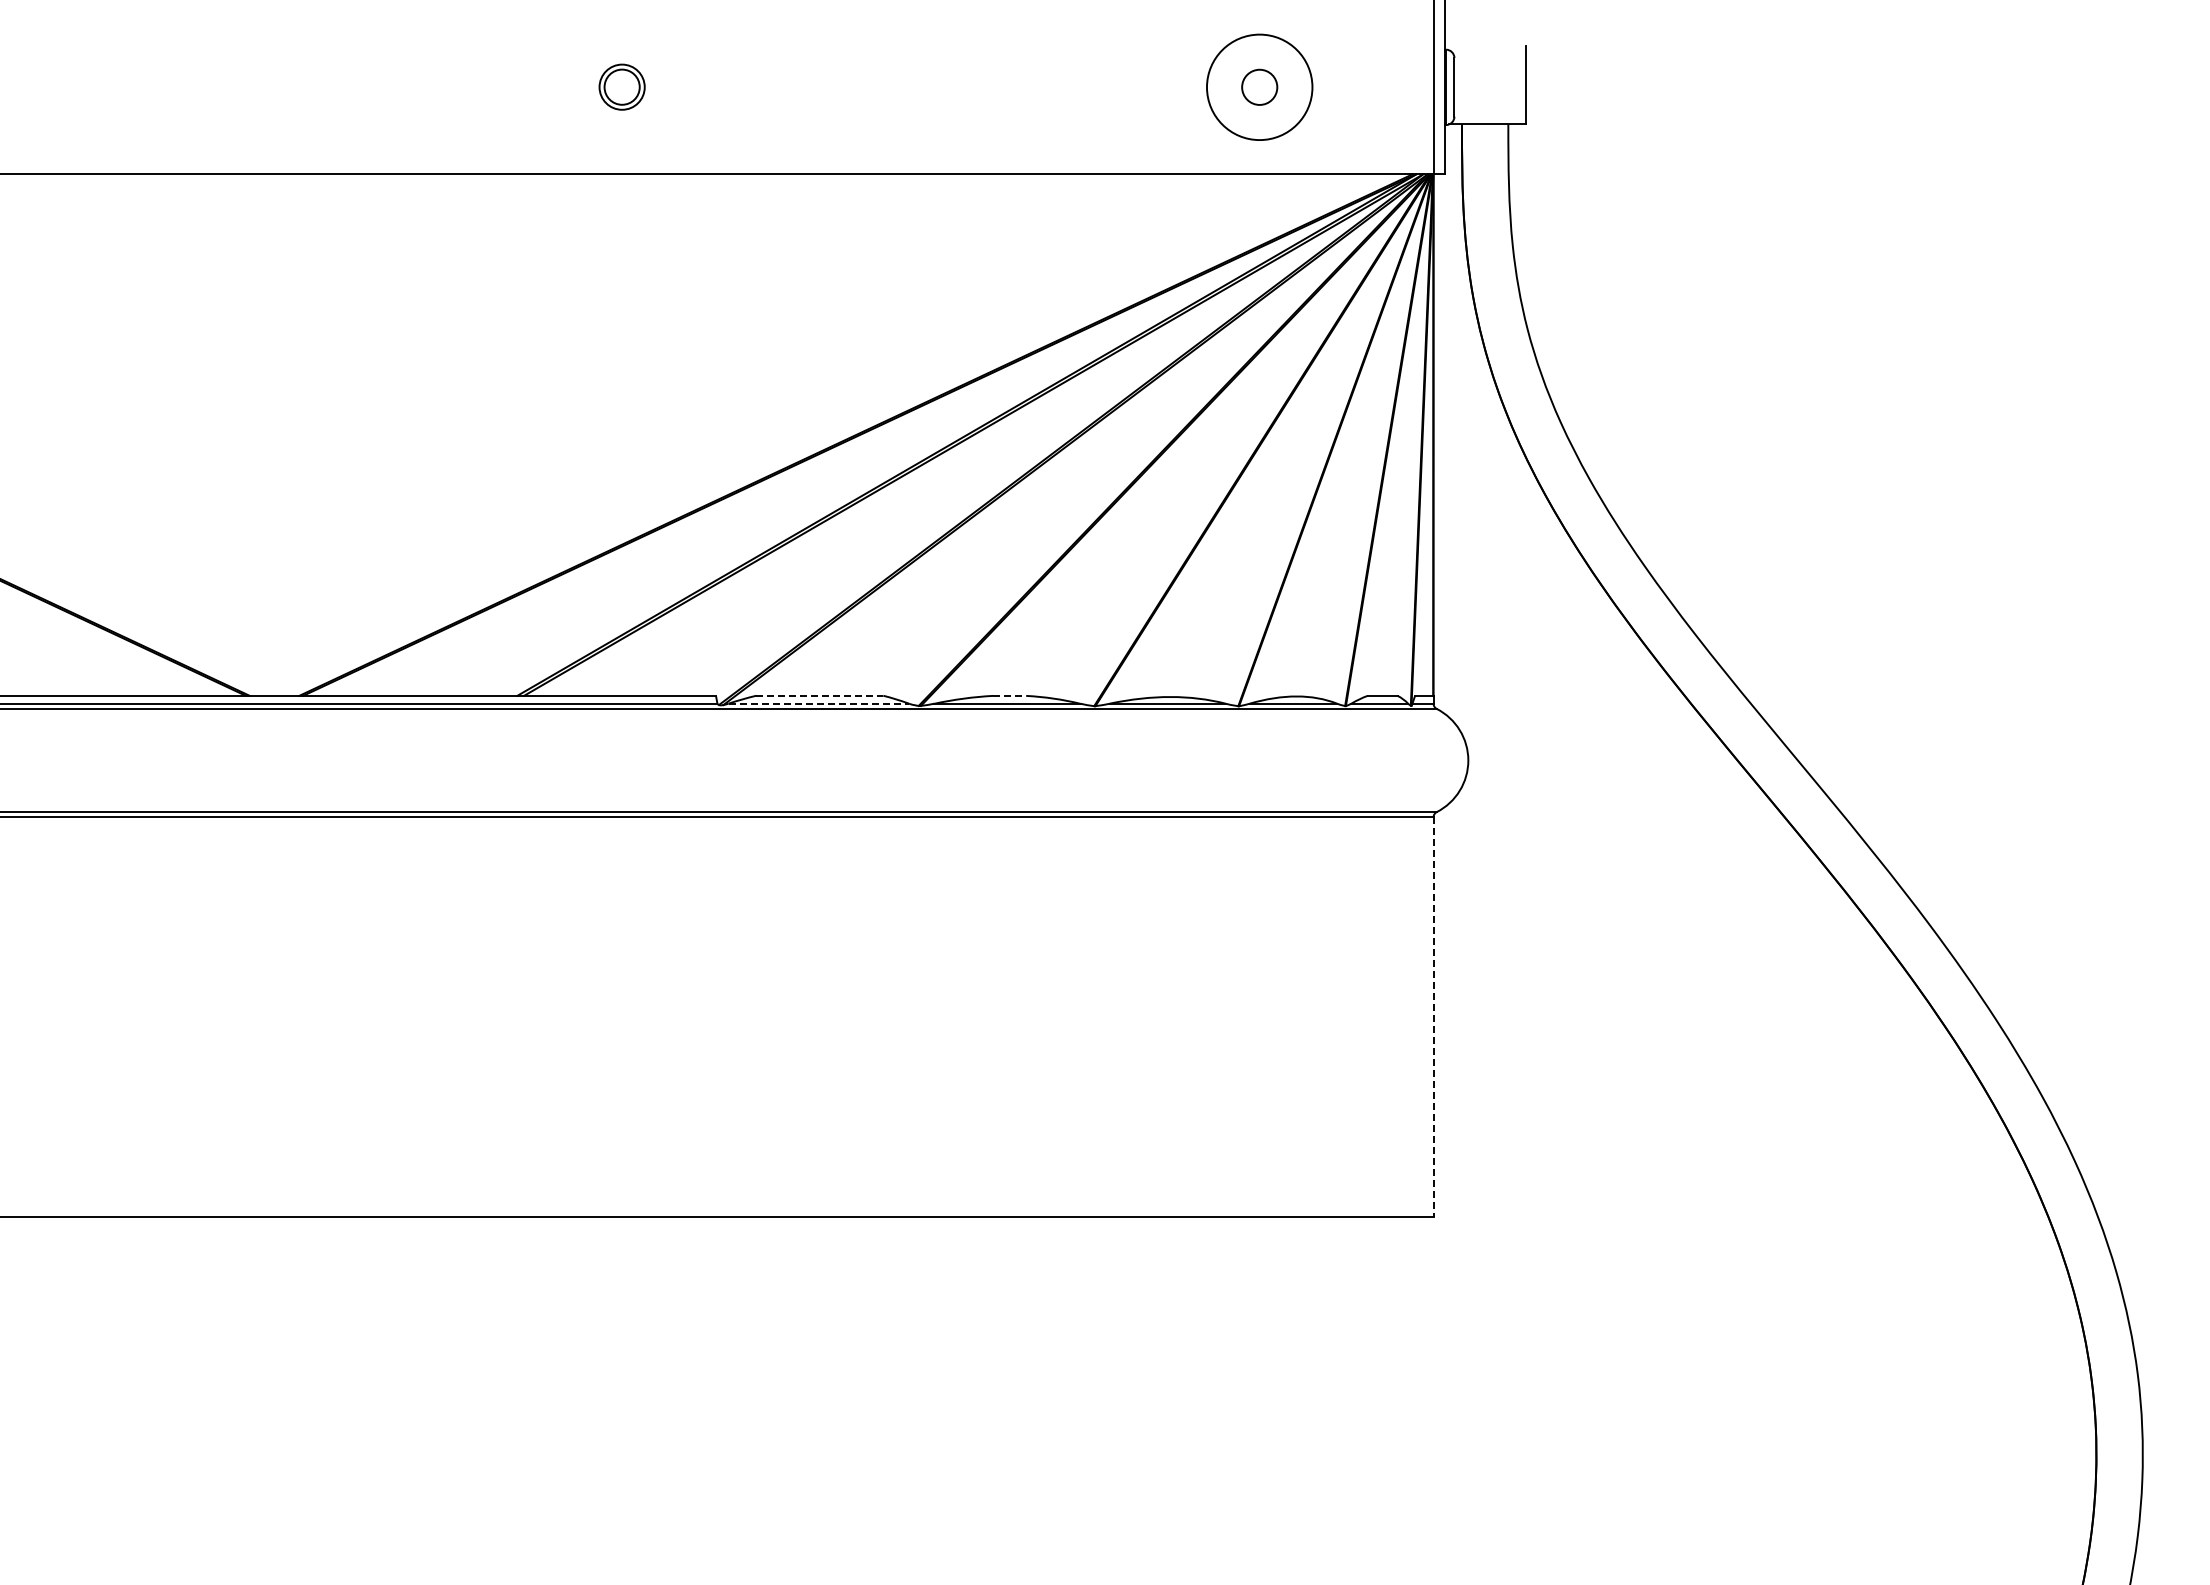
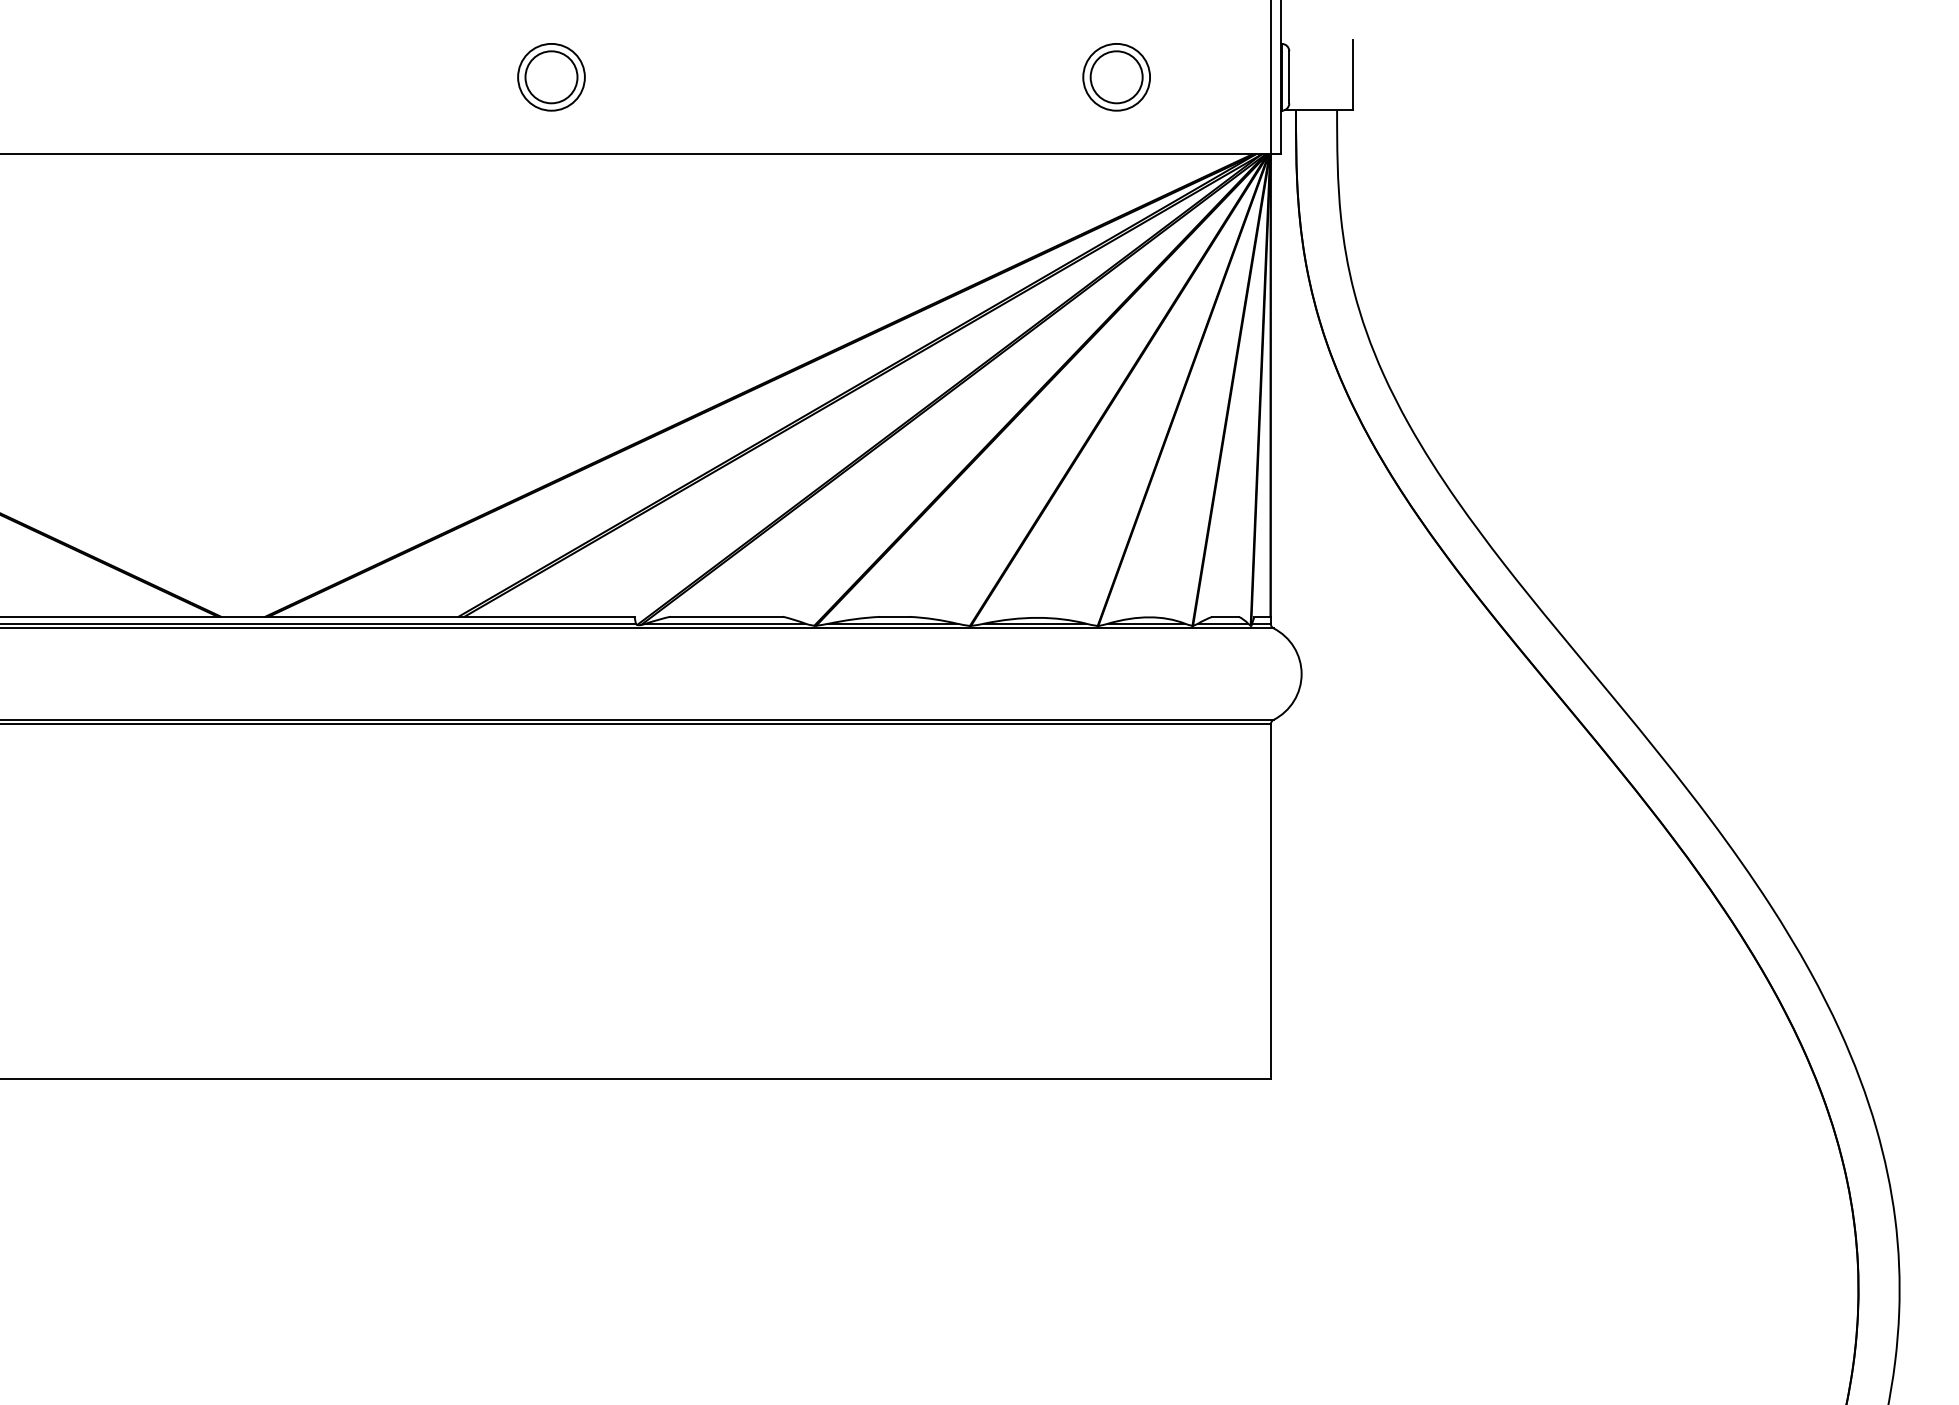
part: (621, 86) -> (550, 76), size x1.67
circle: (1259, 87) -> (1116, 77), size x0.71
circle: (1259, 87) -> (1116, 77), size x1.67
line: (819, 695) -> (726, 616), dashed -> solid
line: (1009, 695) -> (894, 616), dashed -> solid
line: (819, 703) -> (726, 623), dashed -> solid
line: (1433, 1017) -> (1270, 901), dashed -> solid

